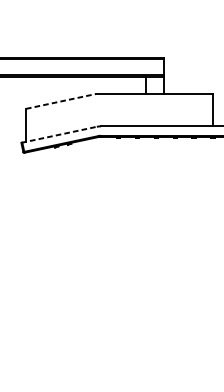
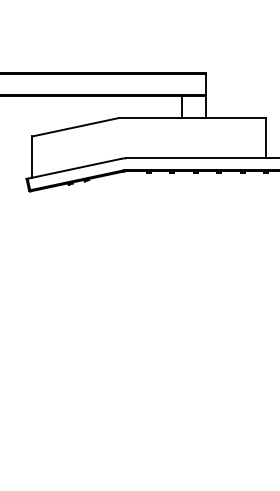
line: (60, 101) -> (75, 127), dashed -> solid
line: (59, 134) -> (74, 168), dashed -> solid

